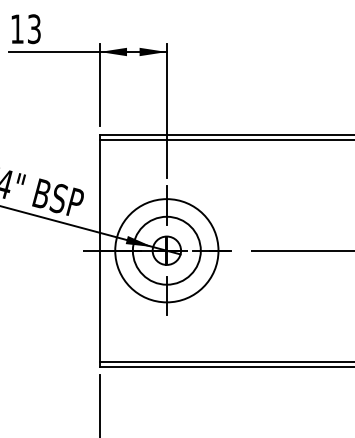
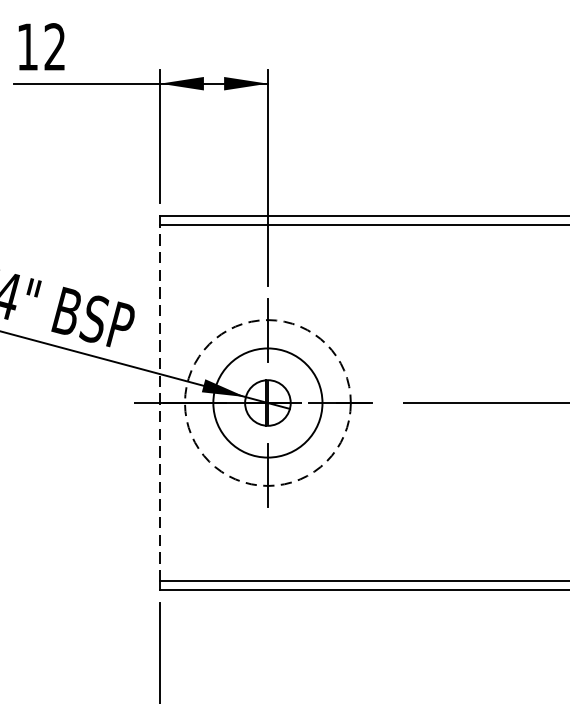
text: (34, 29) -> (55, 47), 13 -> 12
line: (99, 250) -> (159, 402), solid -> dashed
circle: (166, 250) -> (267, 402), solid -> dashed

